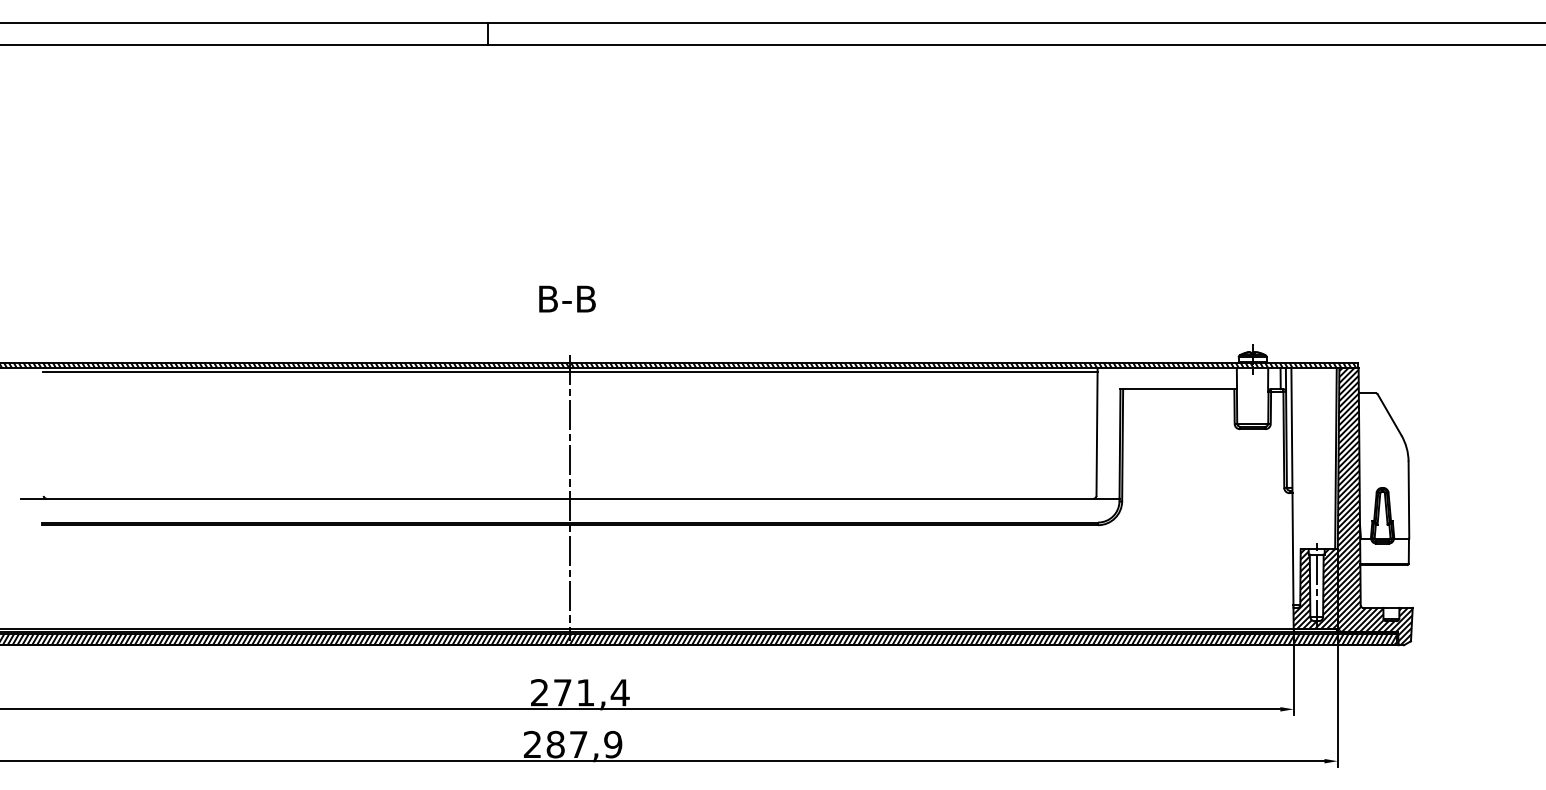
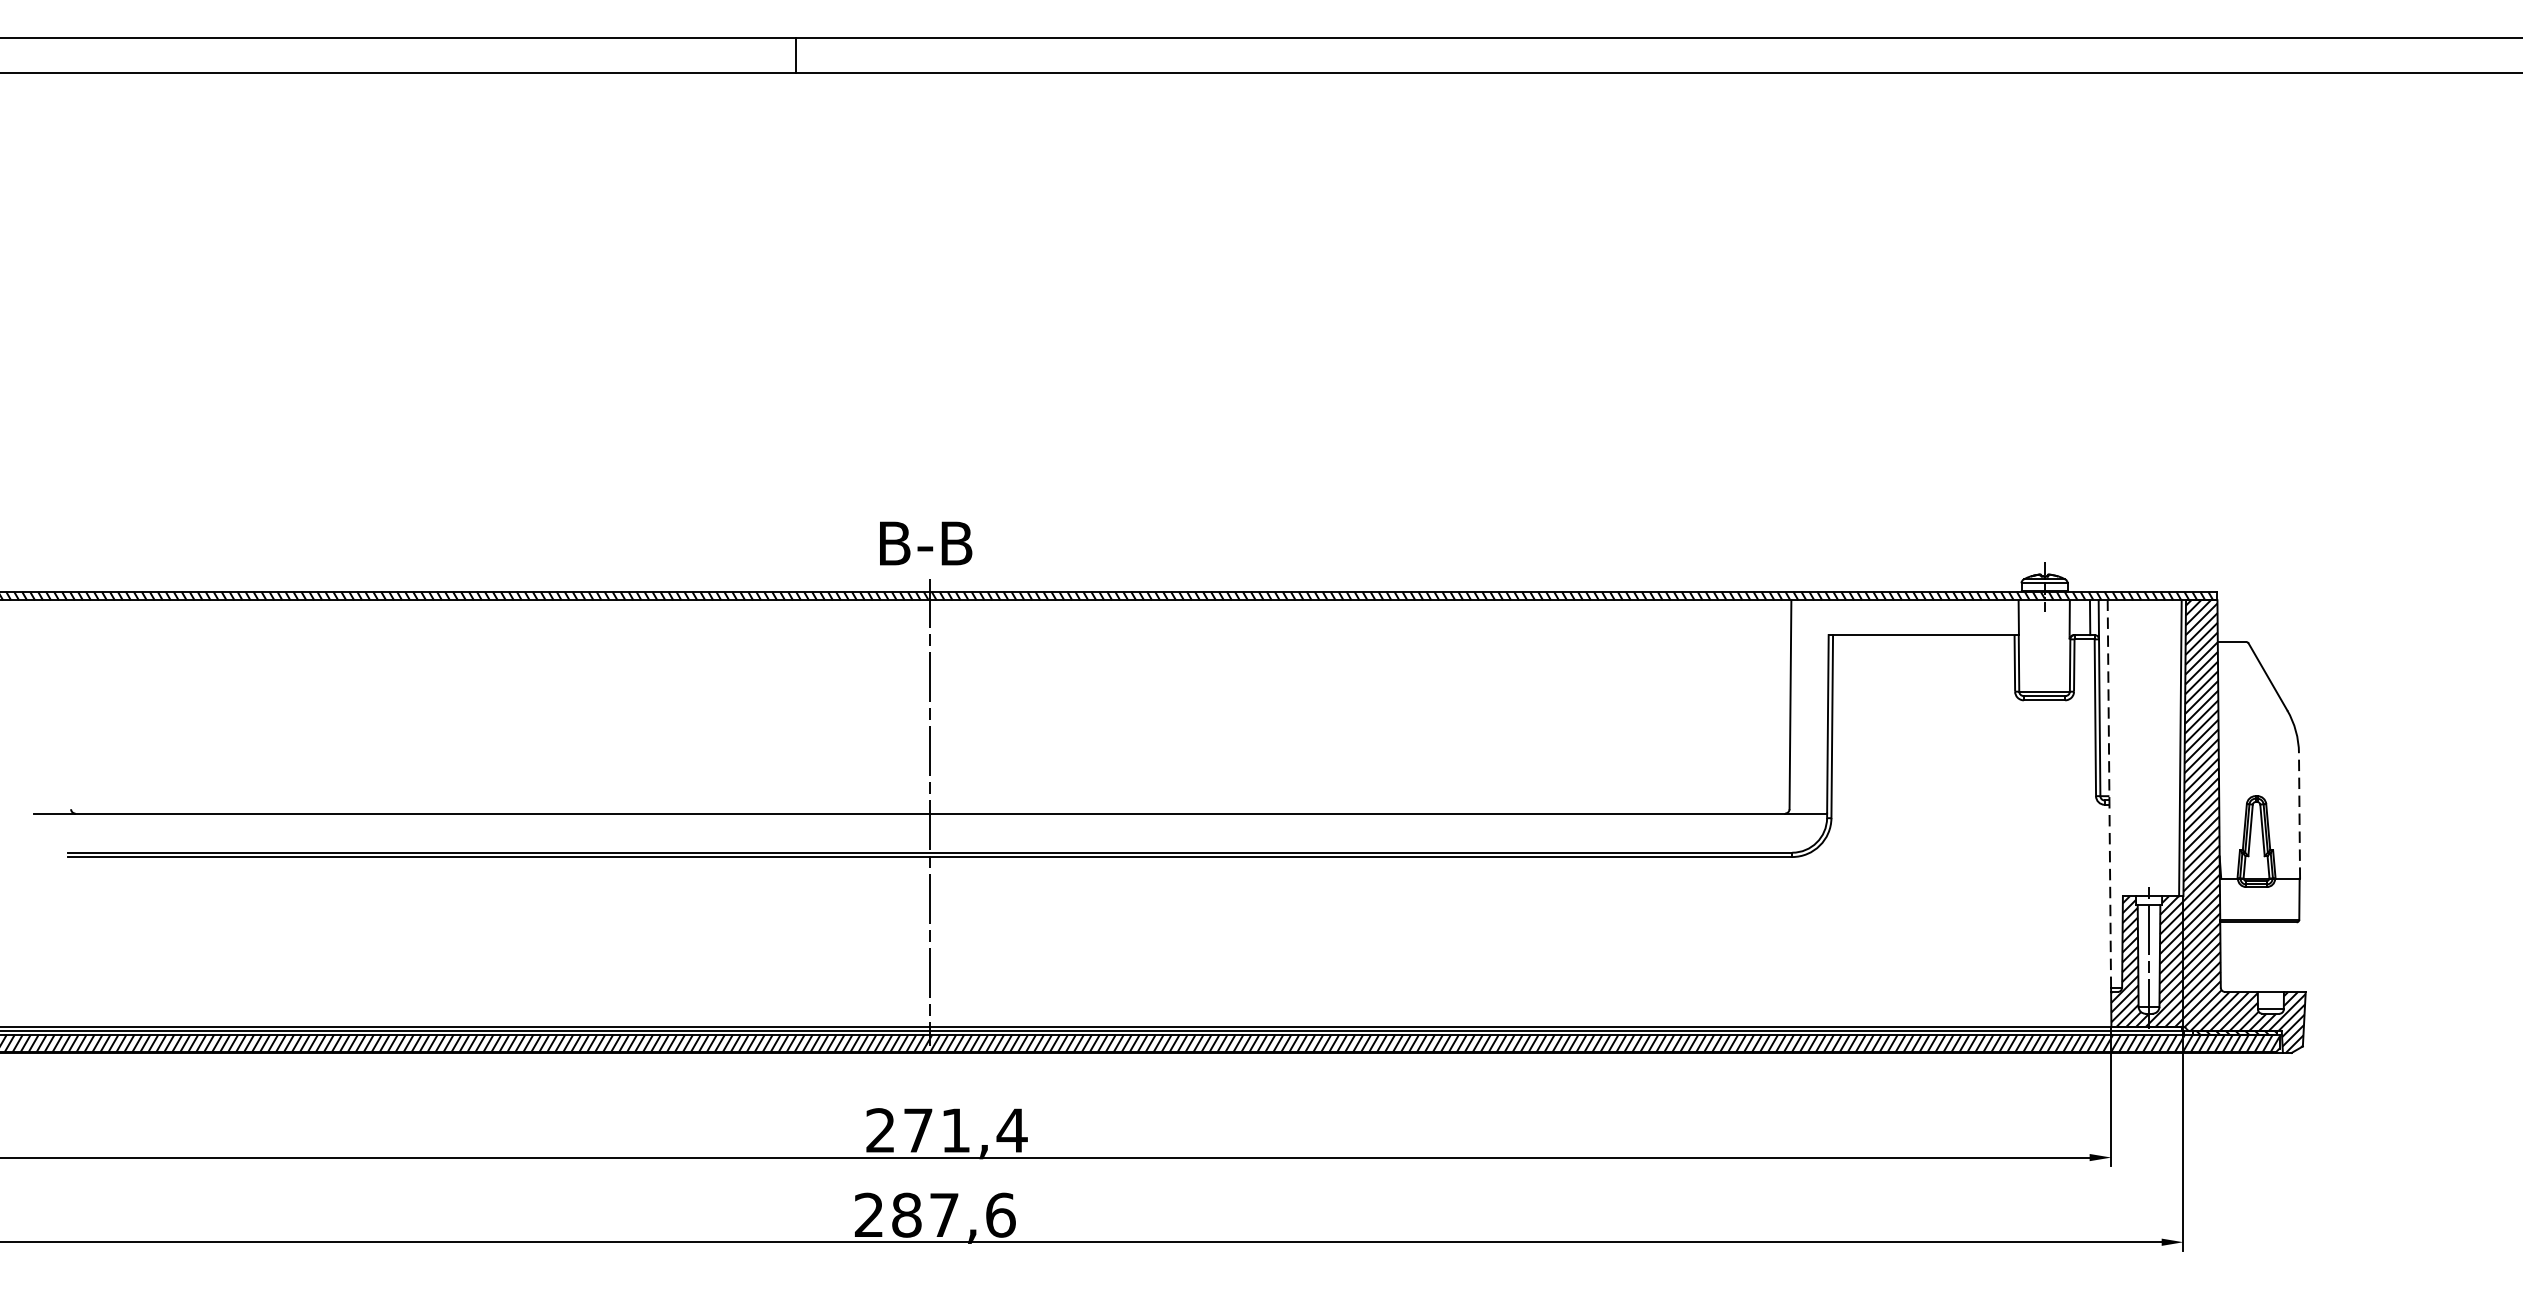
text: (567, 298) -> (926, 542), moved
line: (569, 372) -> (929, 607), removed
line: (1292, 486) -> (2109, 793), solid -> dashed
line: (1408, 499) -> (2298, 815), solid -> dashed
text: (613, 744) -> (1001, 1214), 287,9 -> 287,6

